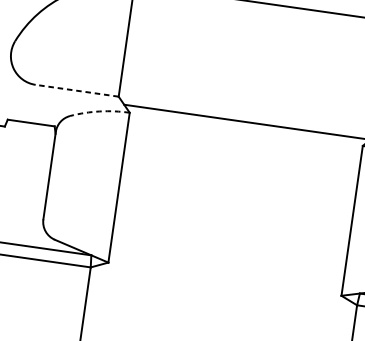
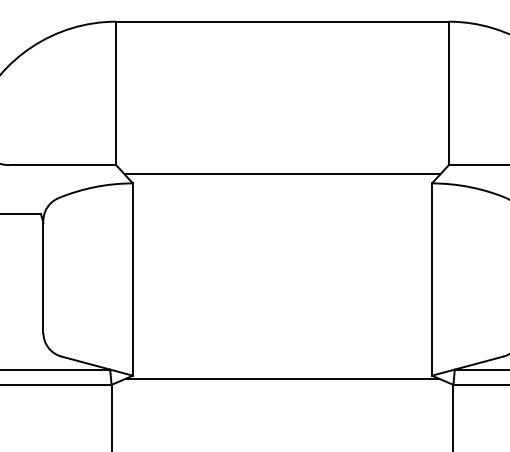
line: (76, 91) -> (62, 165), dashed -> solid
arc: (100, 111) -> (95, 187), dashed -> solid
line: (224, 281) -> (282, 378), added

